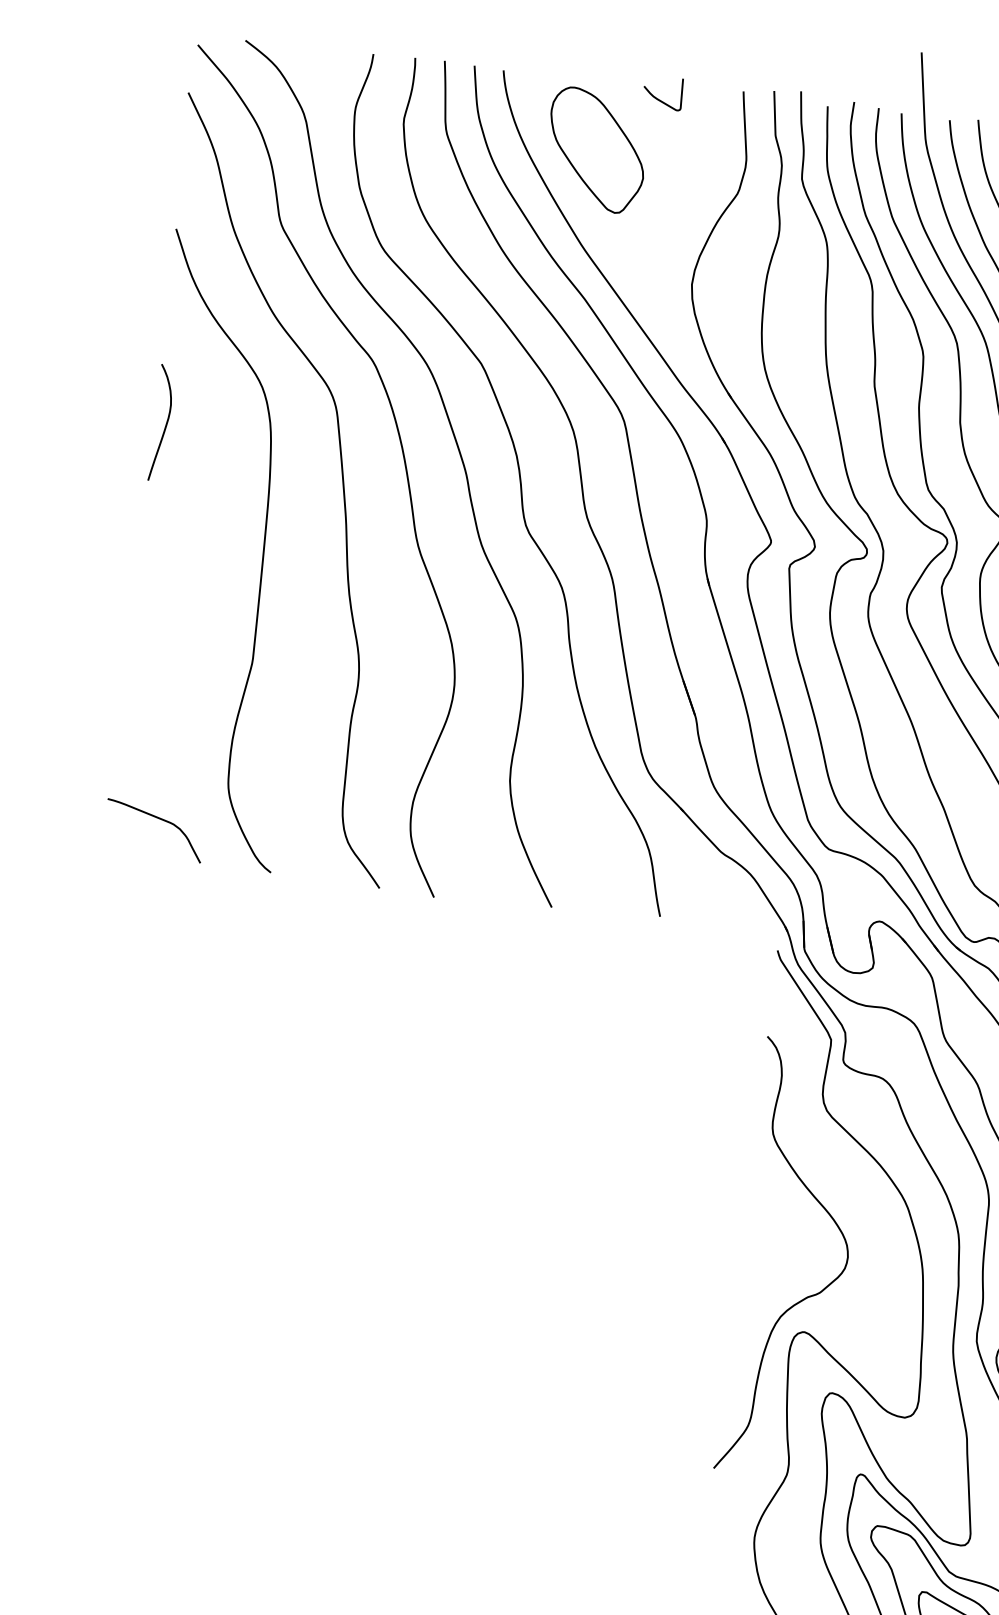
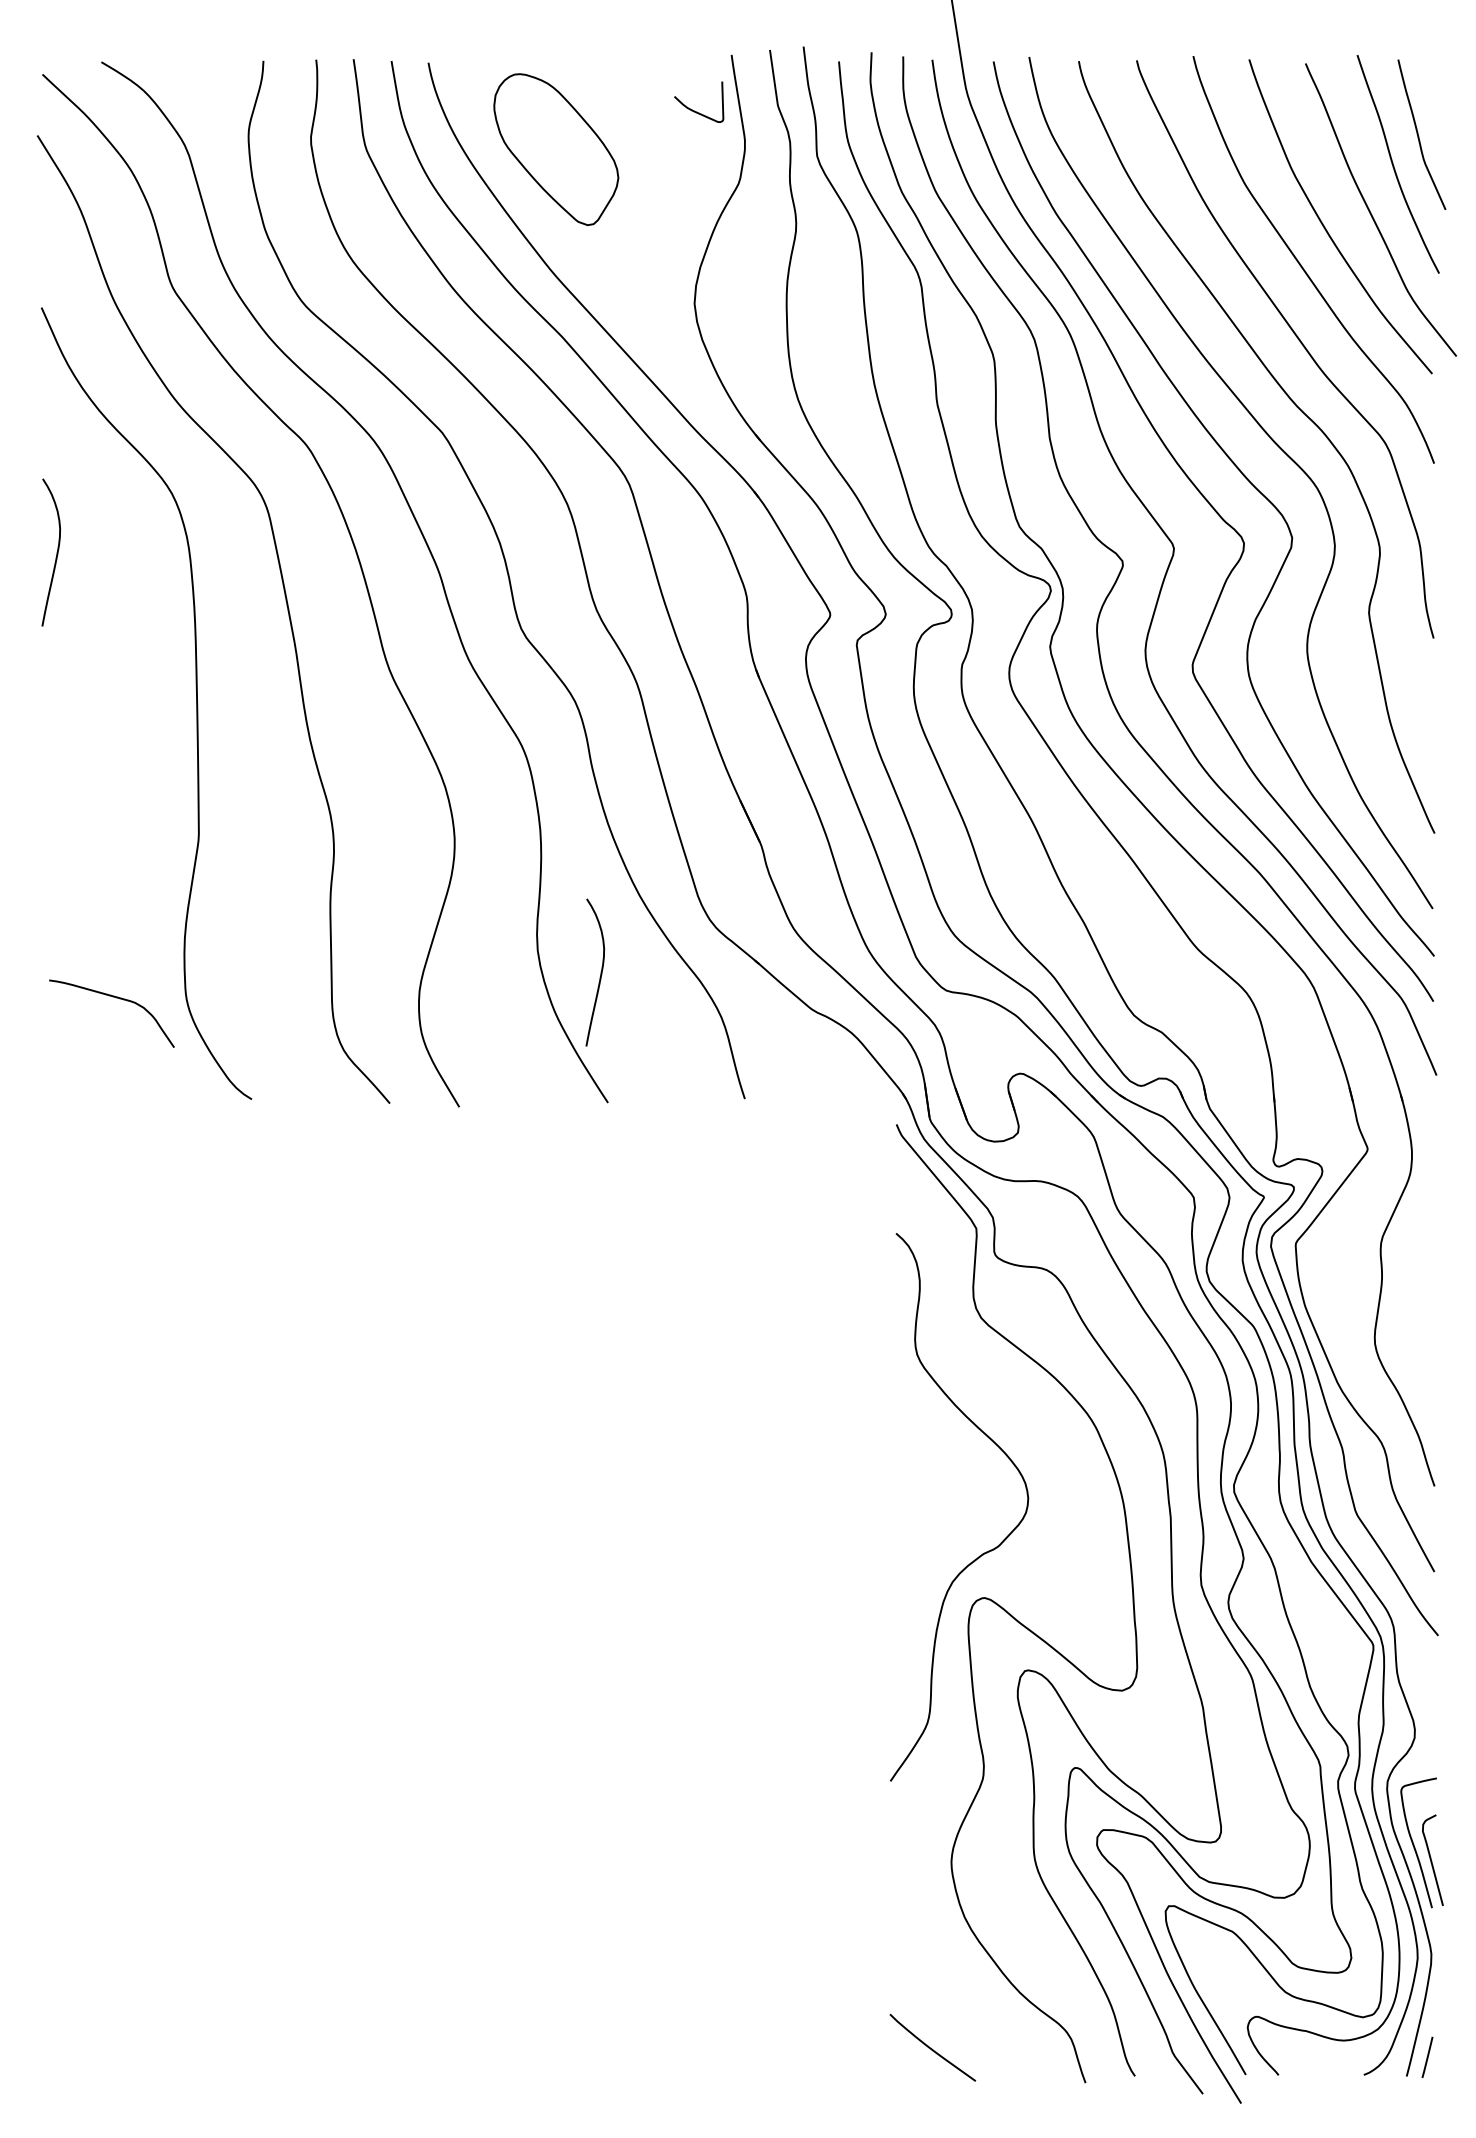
curve: (660, 100) -> (697, 111), moved
curve: (557, 803) -> (600, 972), added
curve: (159, 819) -> (116, 998), moved

